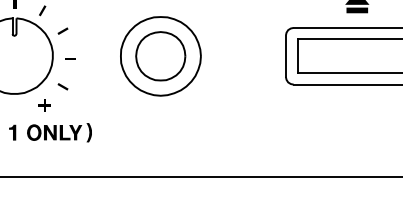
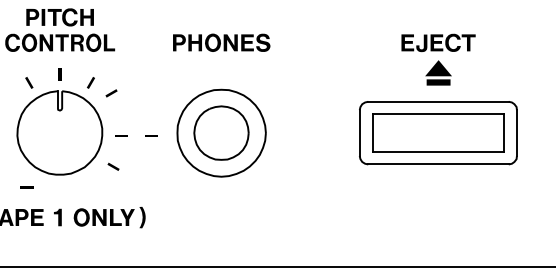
part: (62, 31) -> (111, 93), moved
line: (97, 58) -> (151, 135), added
part: (44, 105) -> (93, 187), removed

